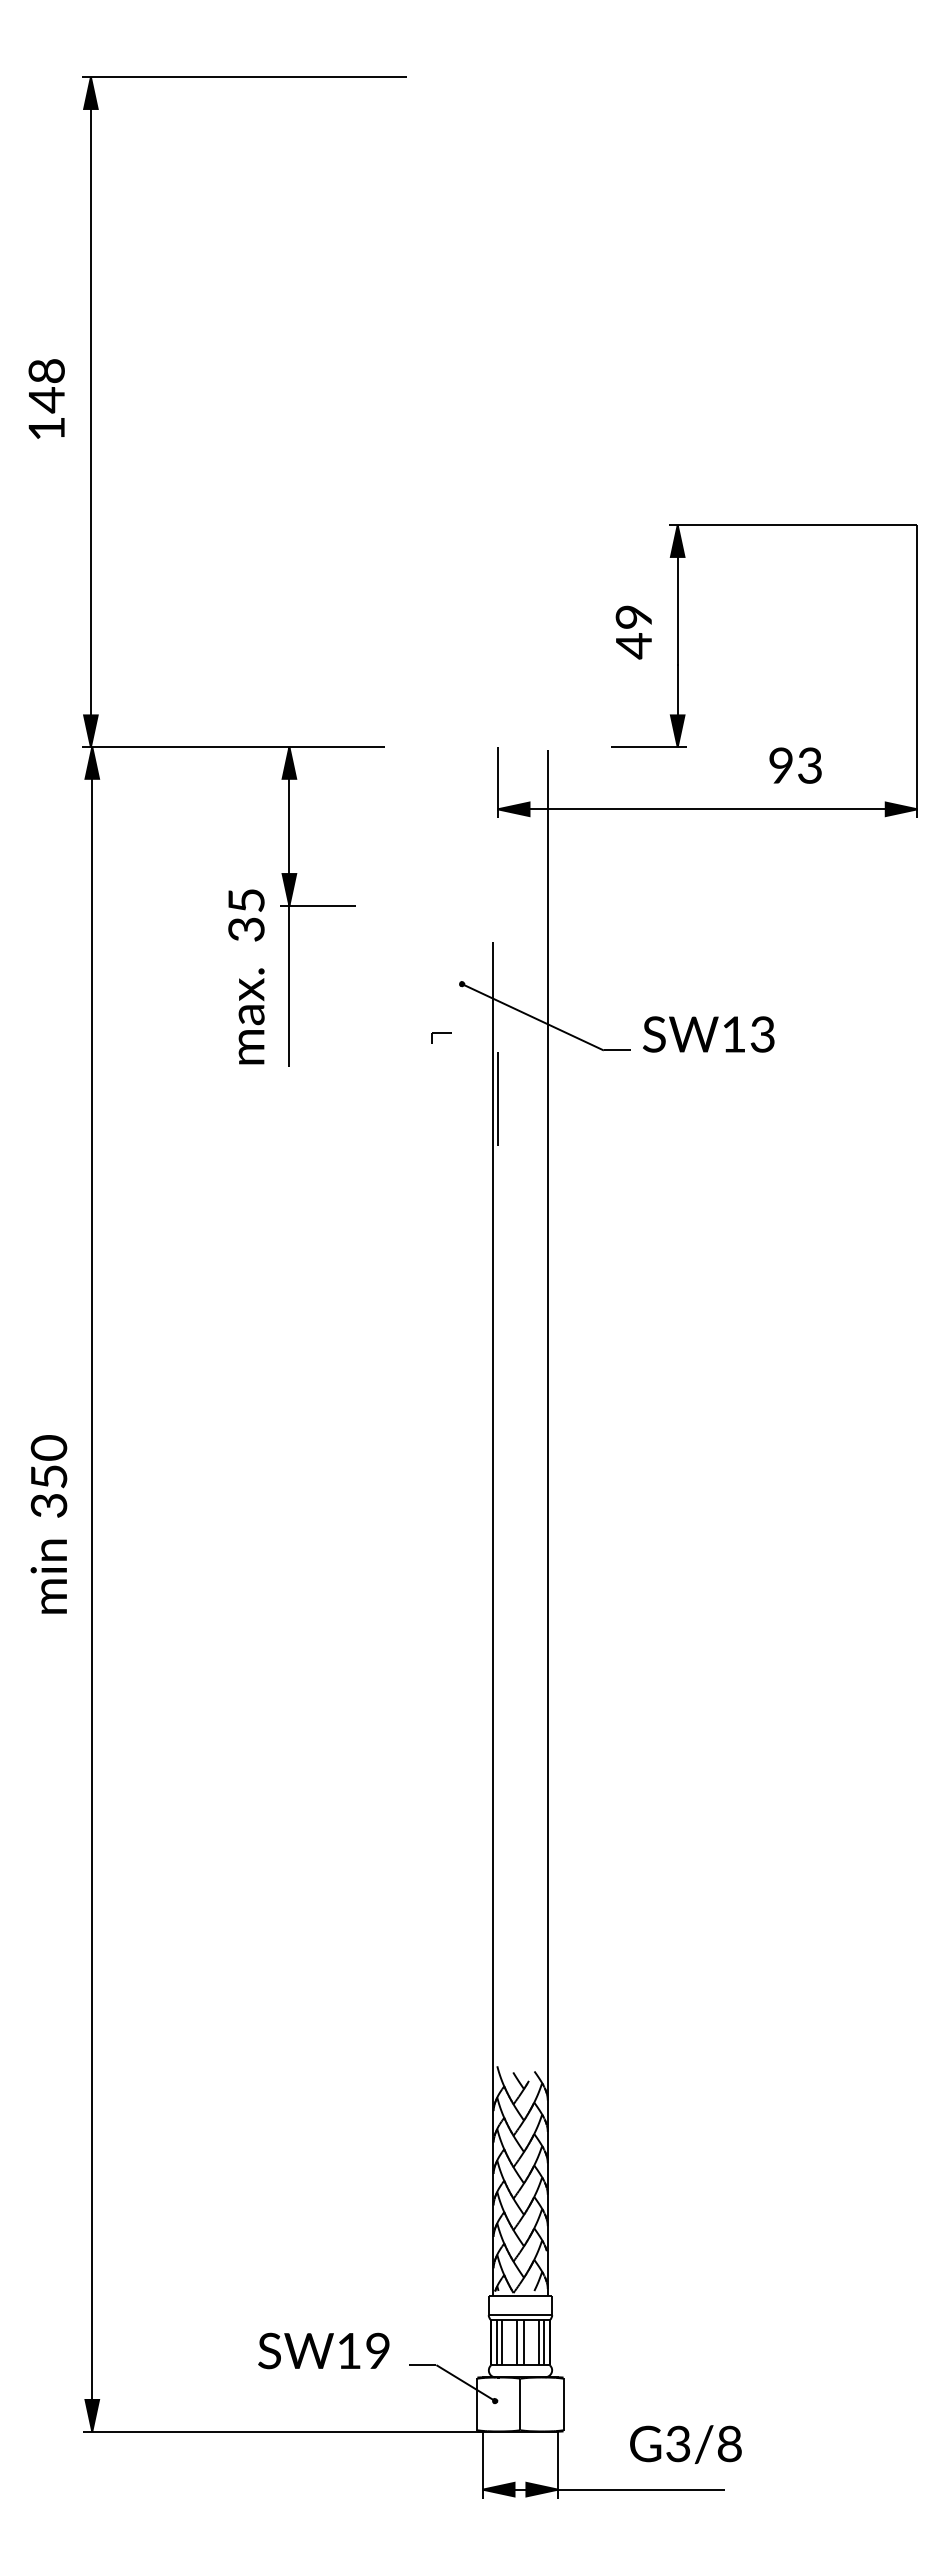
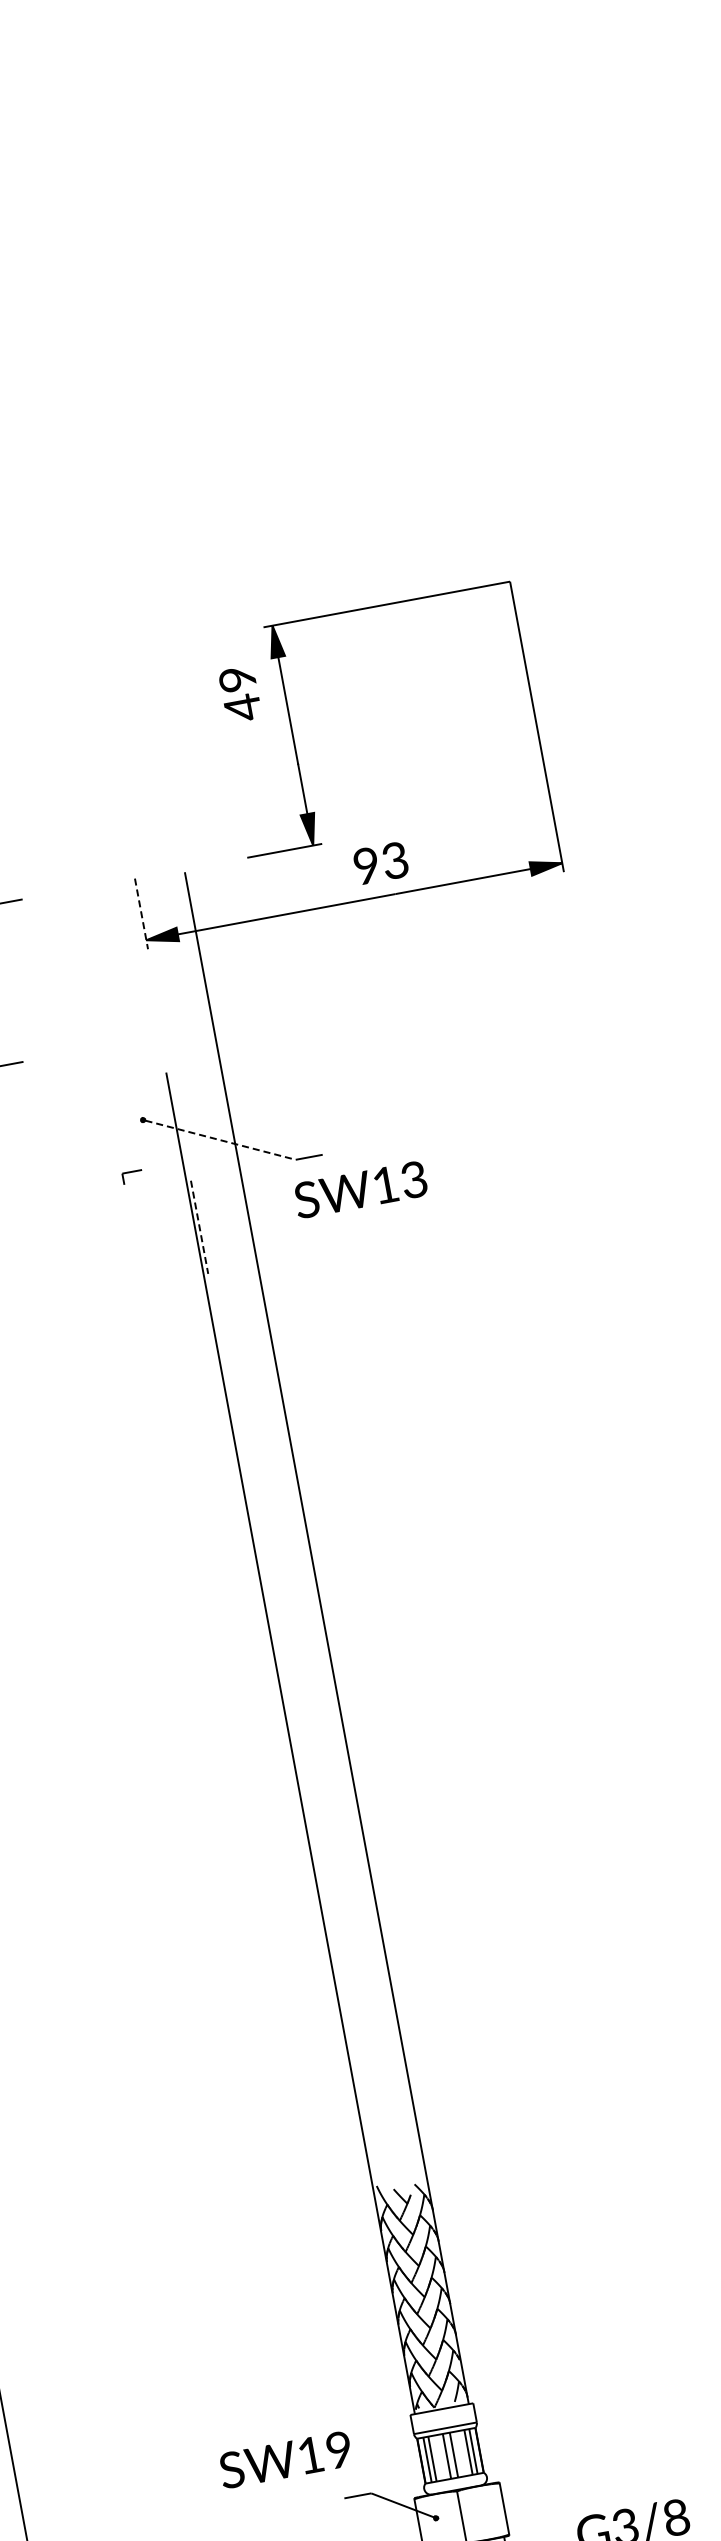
text: (633, 632) -> (239, 694), moved
text: (795, 765) -> (380, 863), moved
line: (497, 782) -> (141, 913), solid -> dashed
line: (534, 1018) -> (221, 1140), solid -> dashed
text: (708, 1034) -> (360, 1189), moved
line: (497, 1099) -> (199, 1227), solid -> dashed
text: (323, 2350) -> (285, 2459), moved

